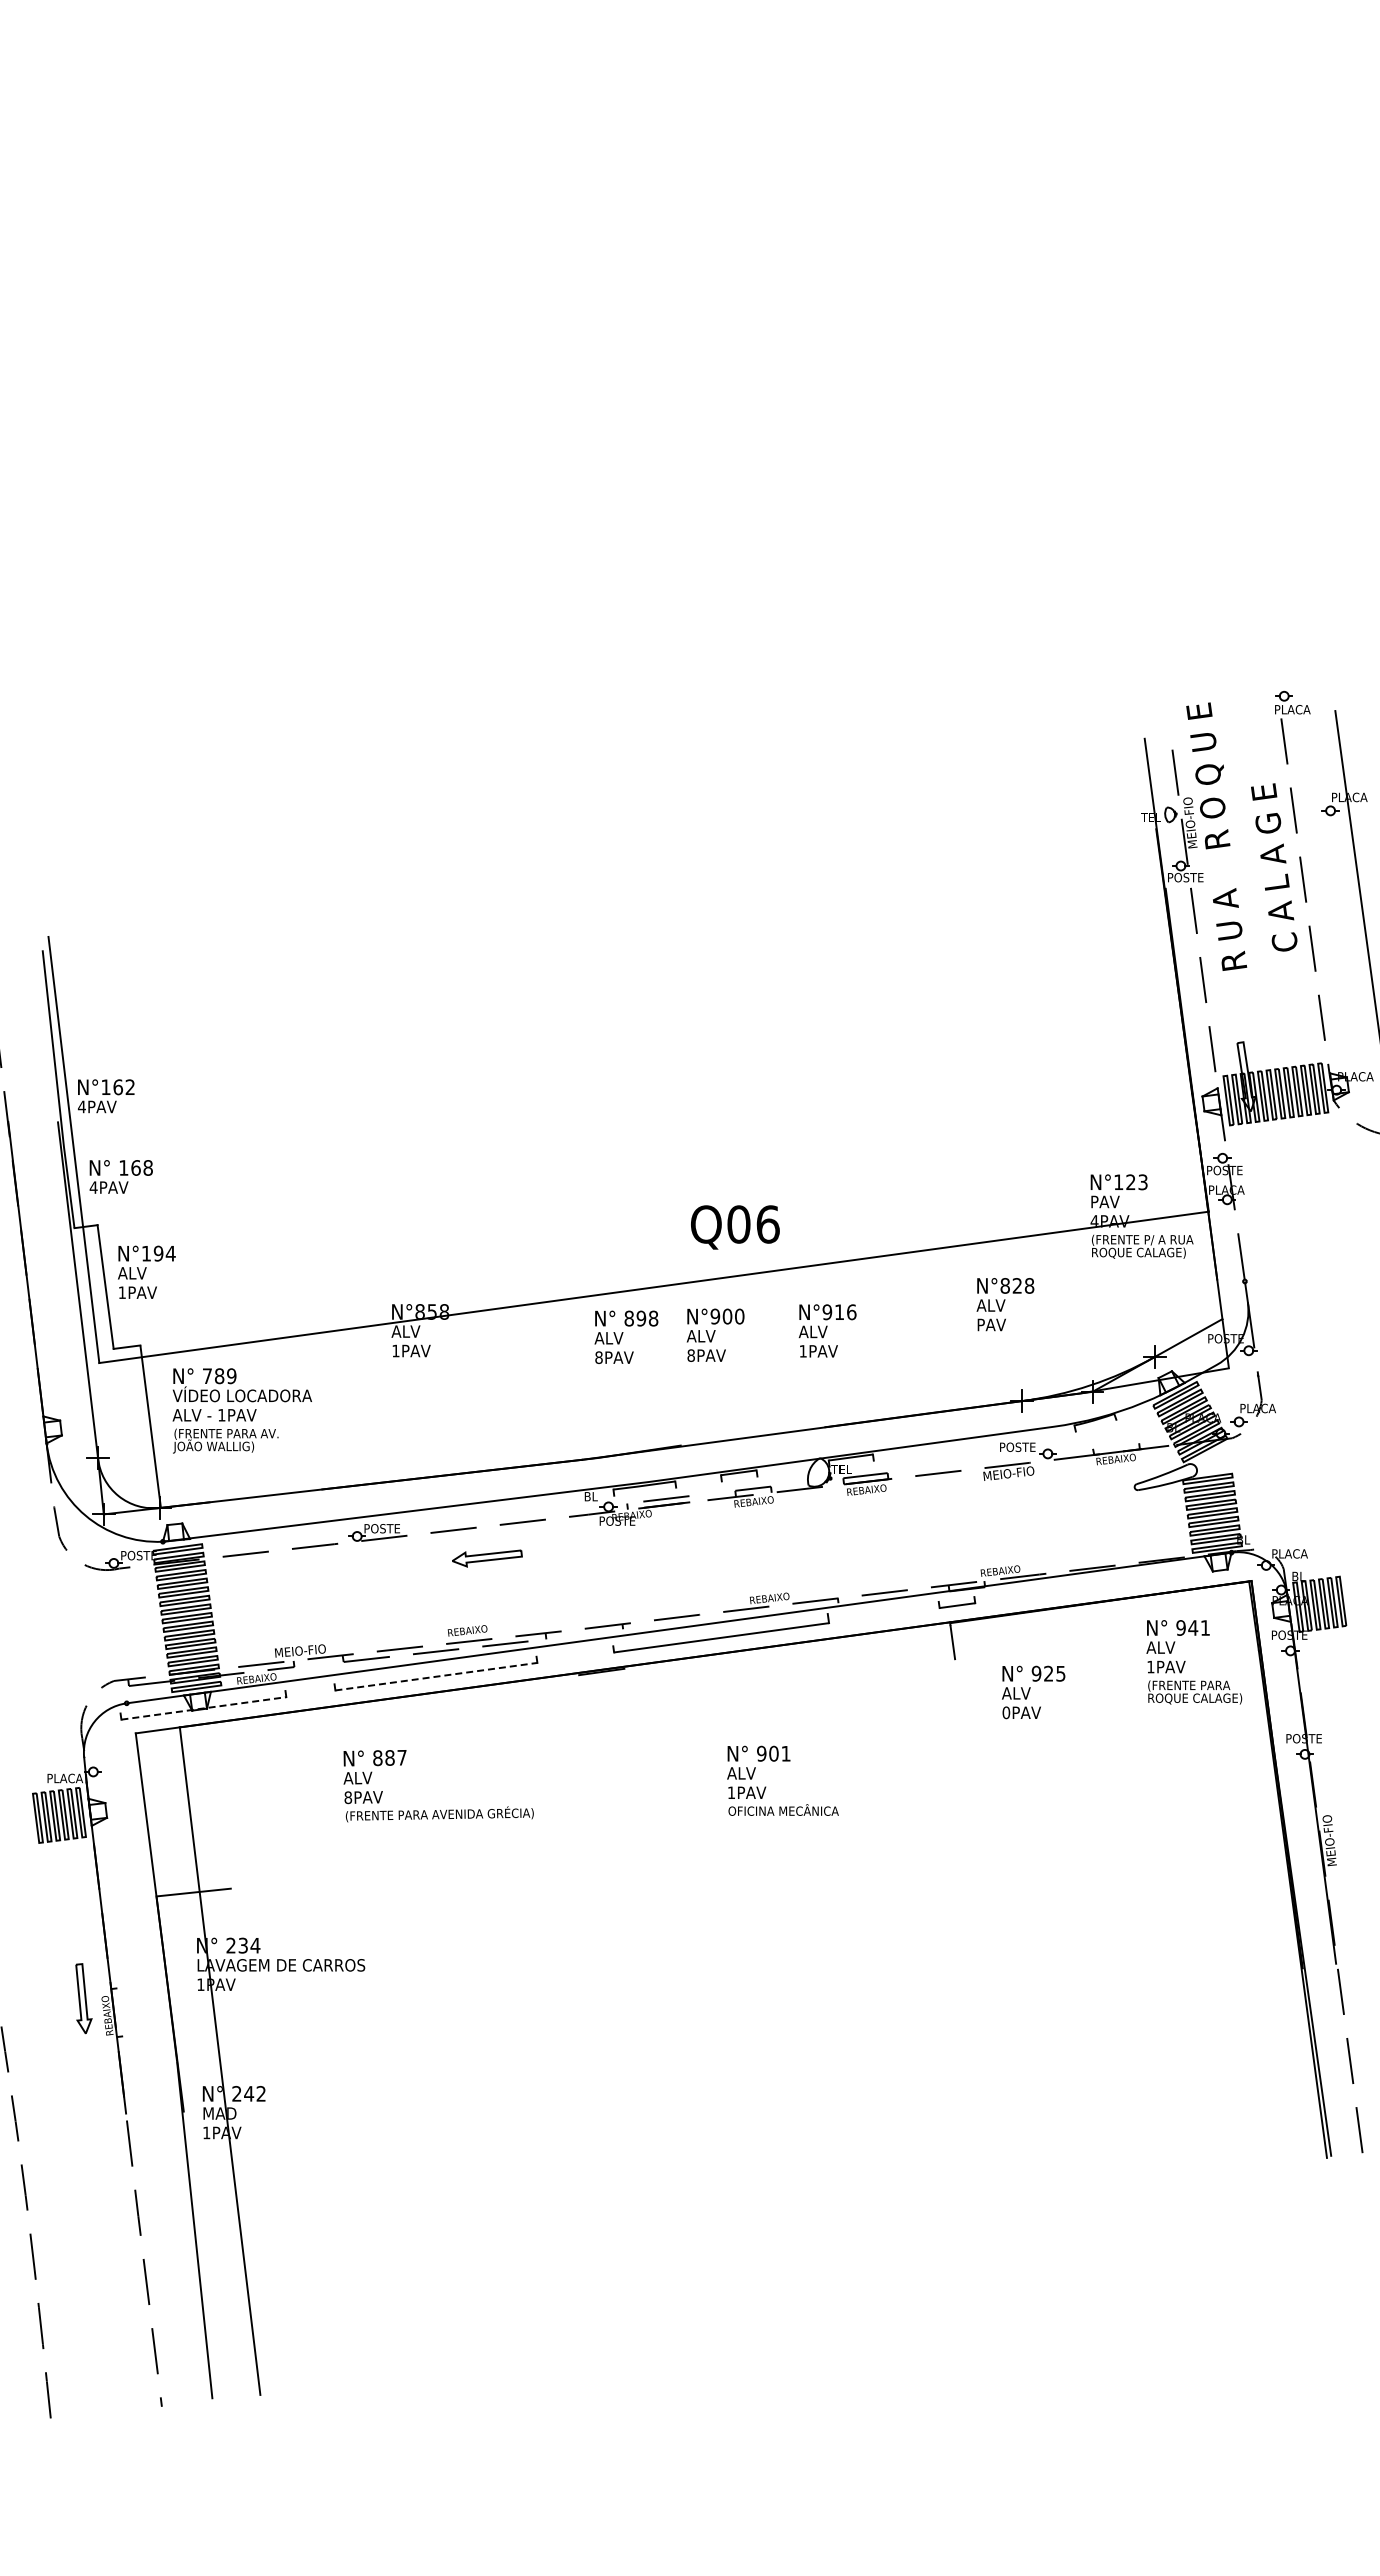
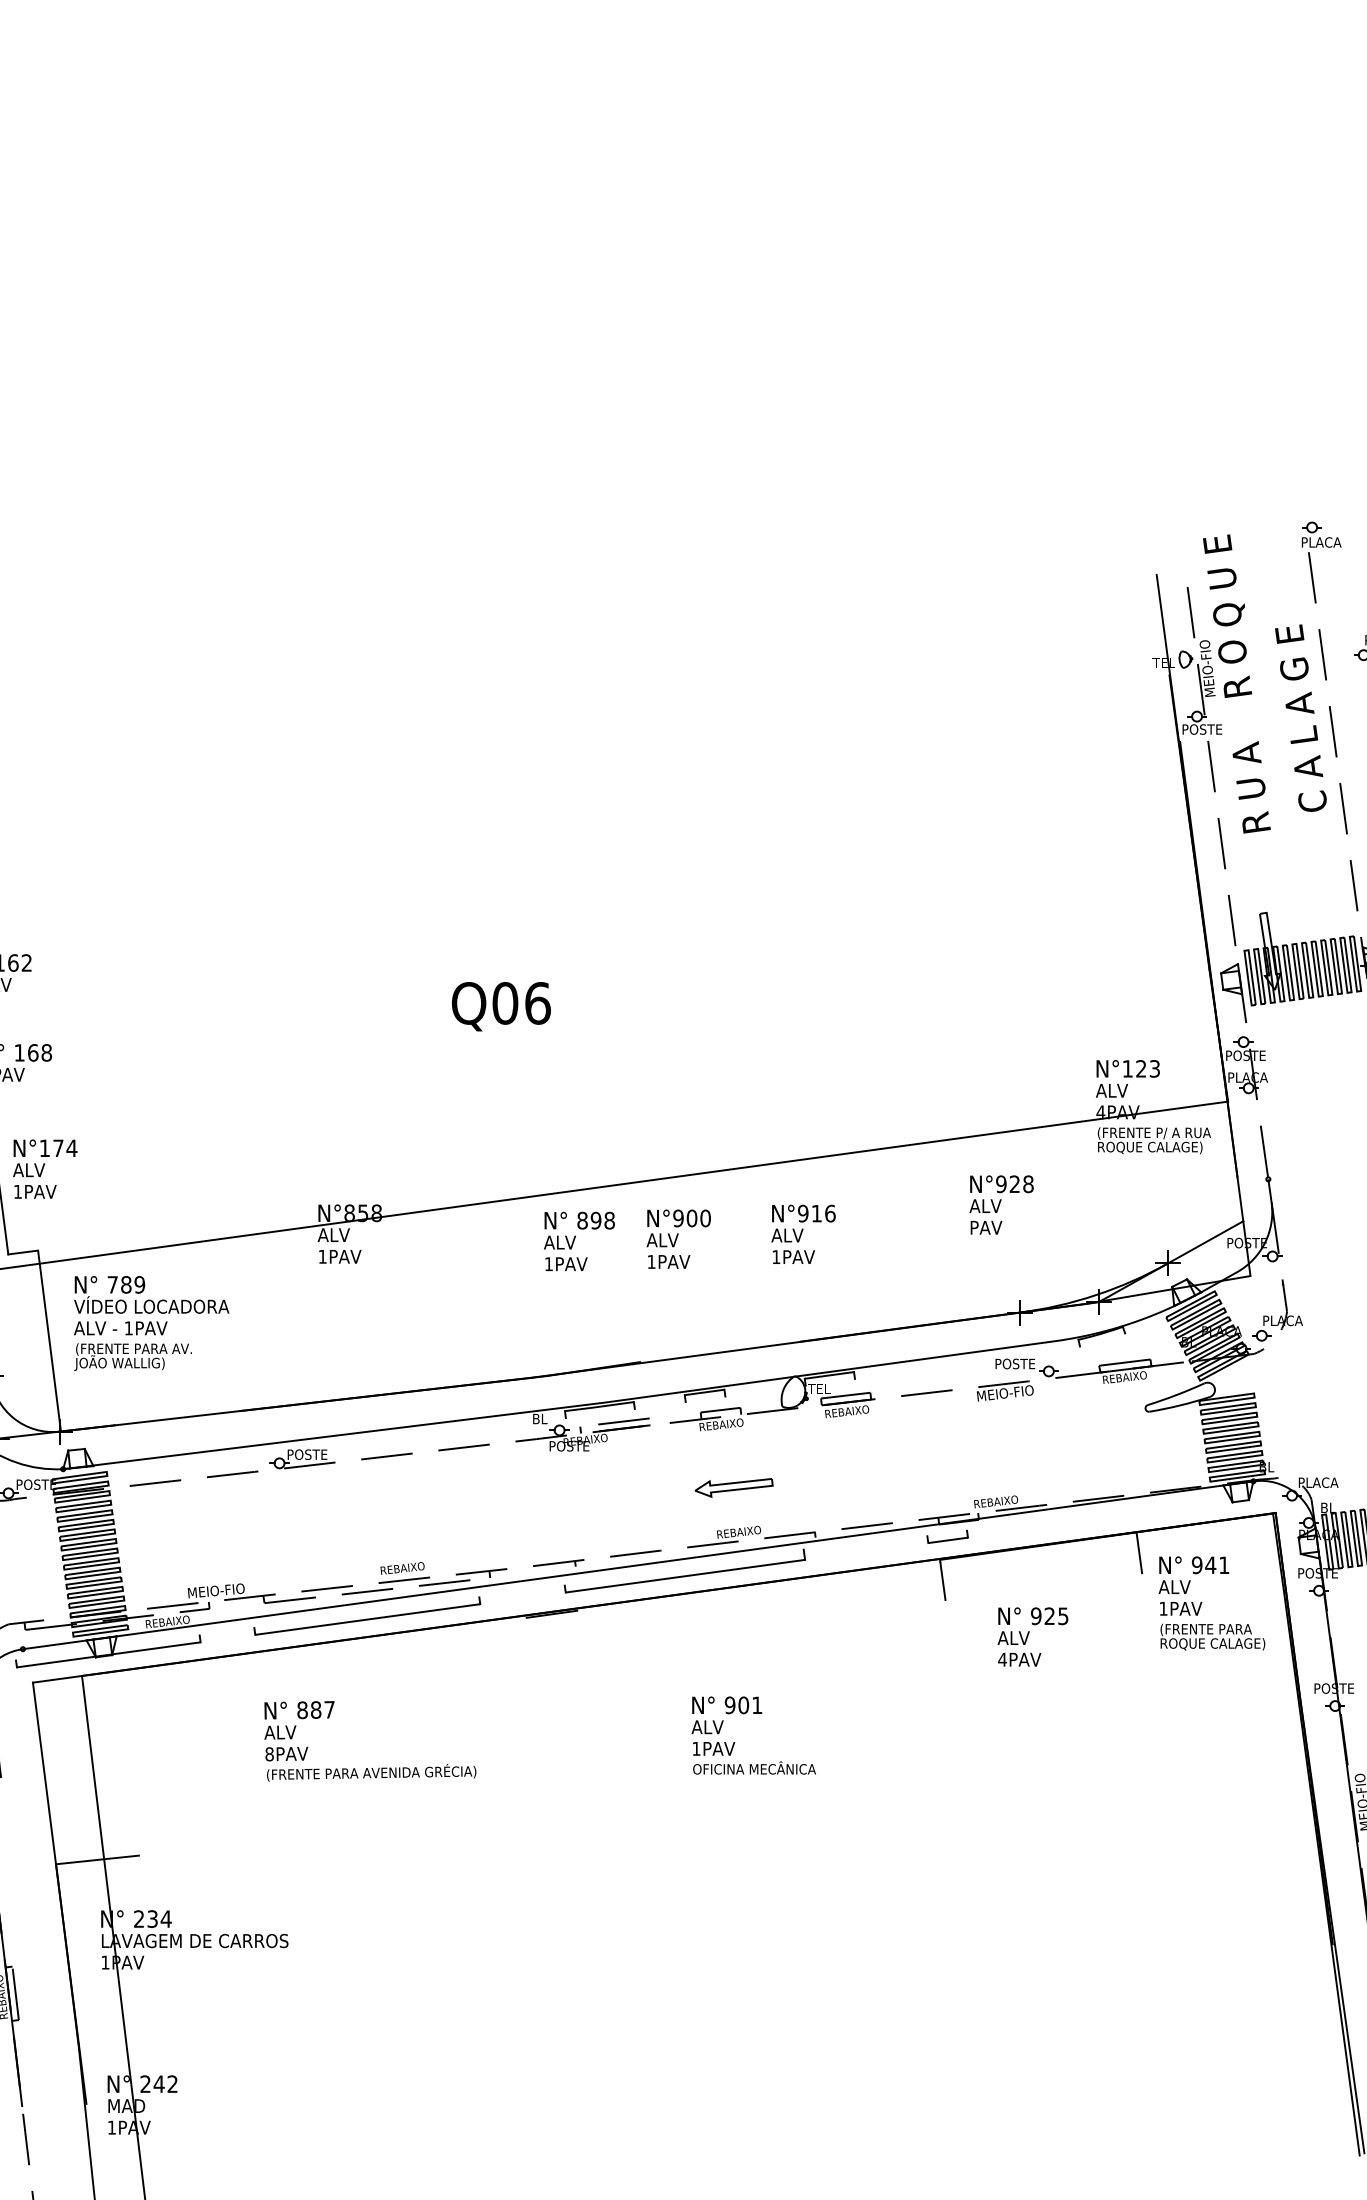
text: (1104, 1201) -> (1111, 1090), PAV -> ALV
text: (735, 1227) -> (501, 1006), moved
text: (158, 1253) -> (58, 1148), N°194 -> N°174
text: (1004, 1285) -> (1000, 1183), N°828 -> N°928
text: (690, 1355) -> (650, 1261), 8PAV -> 1PAV
text: (598, 1357) -> (548, 1264), 8PAV -> 1PAV
line: (1116, 1445) -> (1125, 1362), added
part: (487, 1558) -> (734, 1487), moved
line: (1128, 1617) -> (1138, 1553), added
line: (436, 1676) -> (367, 1619), dashed -> solid
line: (203, 1708) -> (108, 1654), dashed -> solid
text: (1006, 1712) -> (1002, 1659), 0PAV -> 4PAV
line: (120, 2012) -> (15, 1993), added

